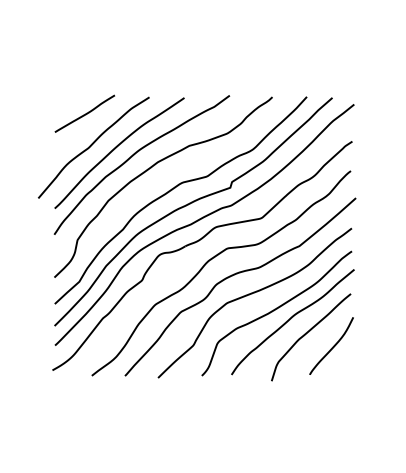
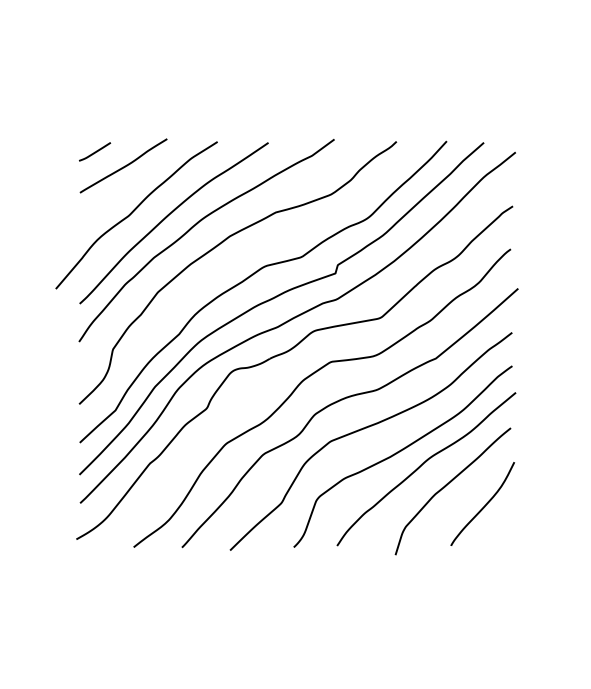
line: (65, 103) -> (95, 150), added

